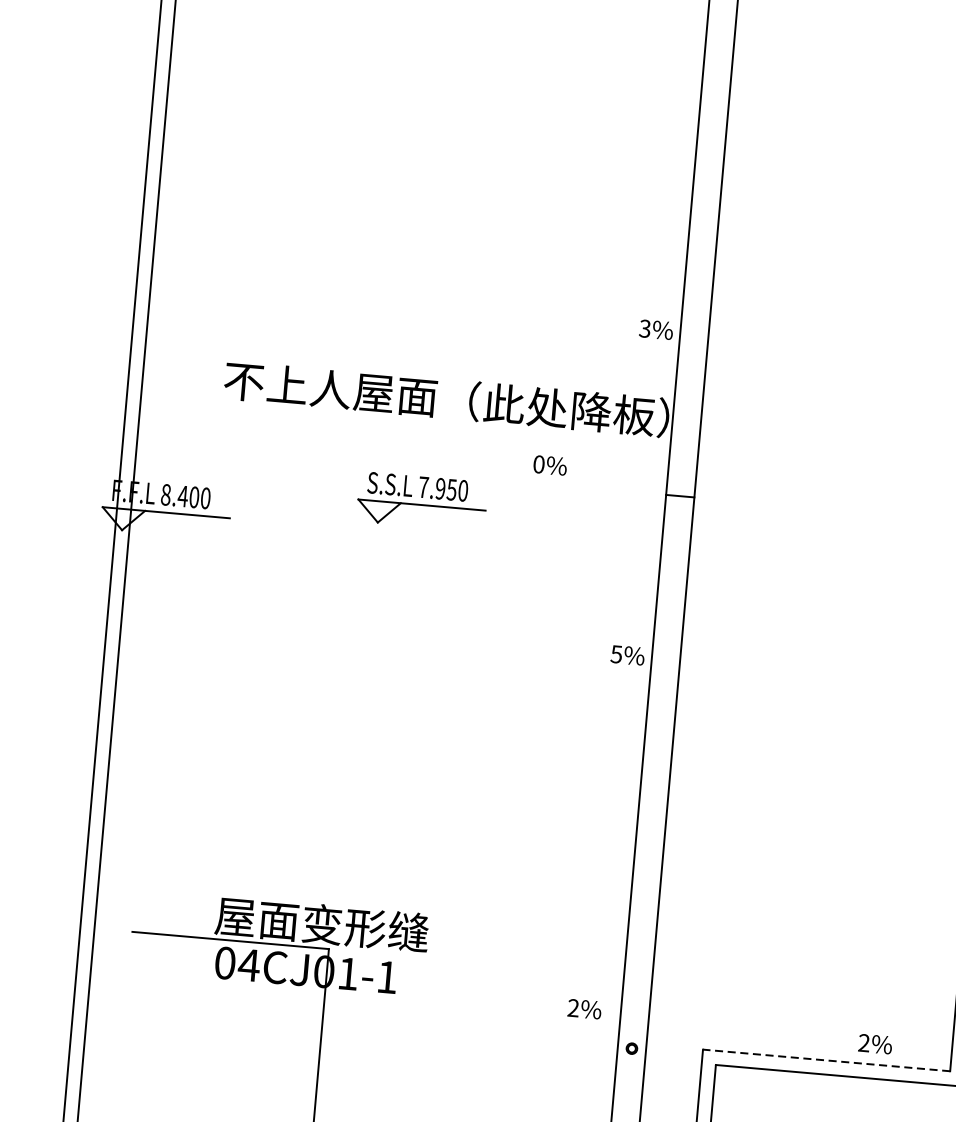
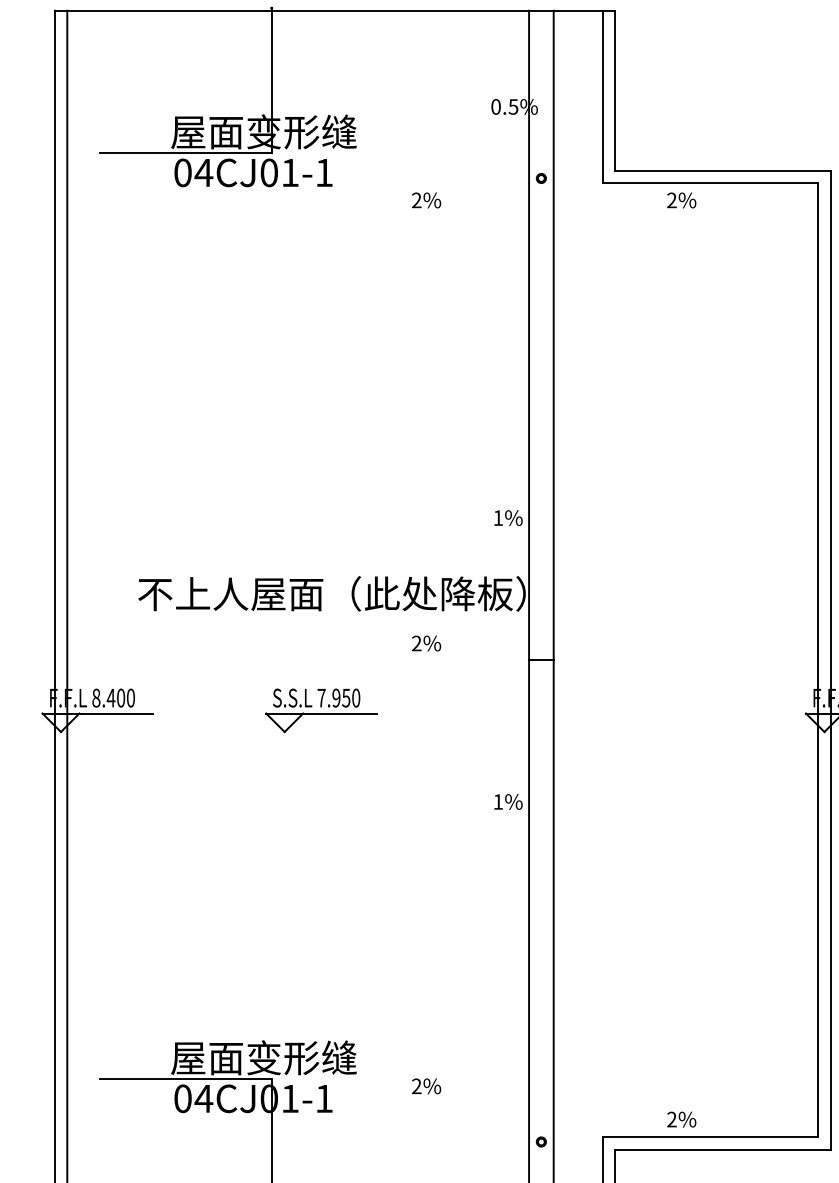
text: (644, 328) -> (497, 517), 3% -> 1%
text: (538, 464) -> (416, 643), 0% -> 2%
part: (422, 501) -> (321, 710), moved
text: (615, 653) -> (497, 801), 5% -> 1%
text: (584, 1009) -> (426, 1086), moved
text: (875, 1043) -> (681, 1119), moved
line: (826, 1060) -> (710, 1137), dashed -> solid

